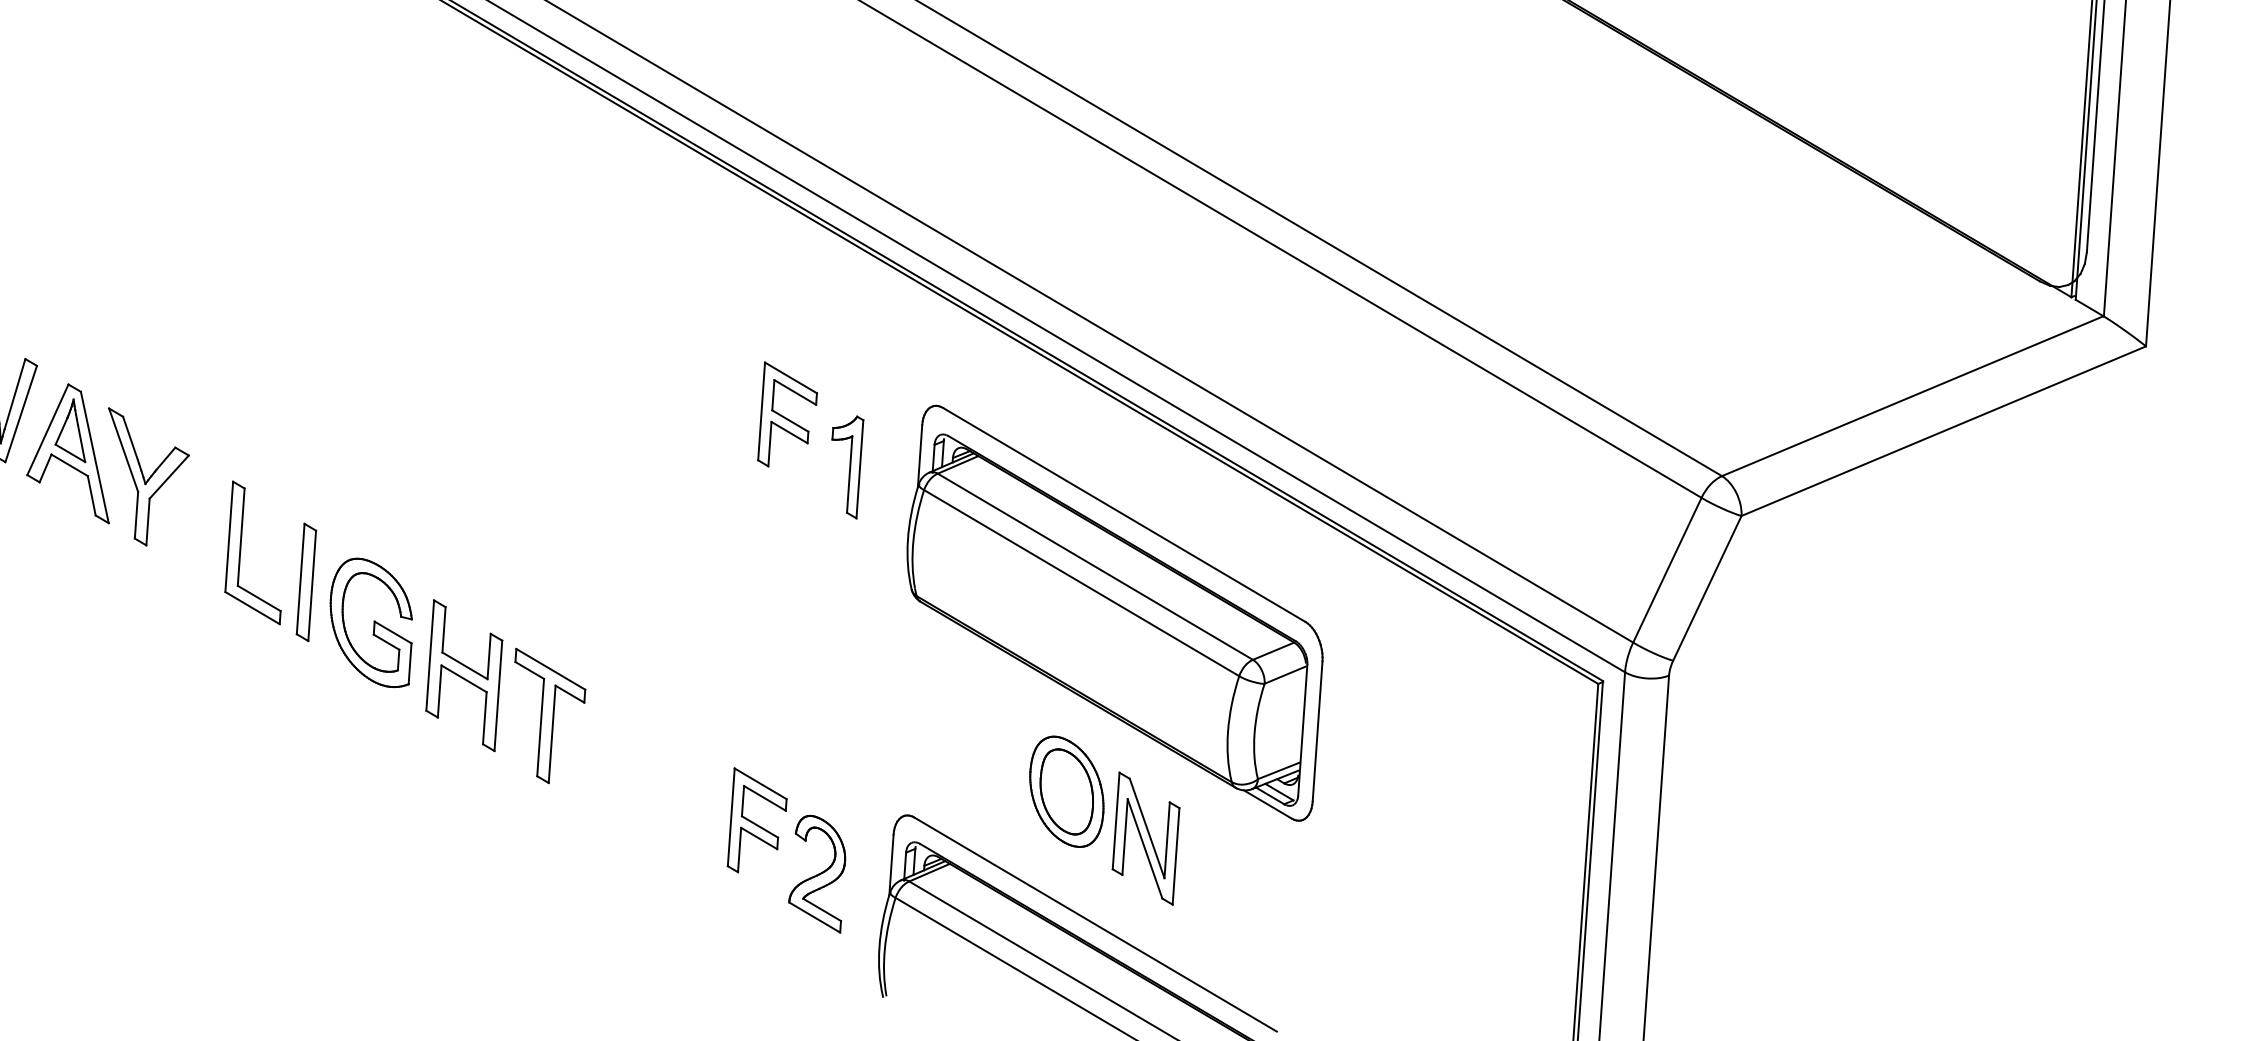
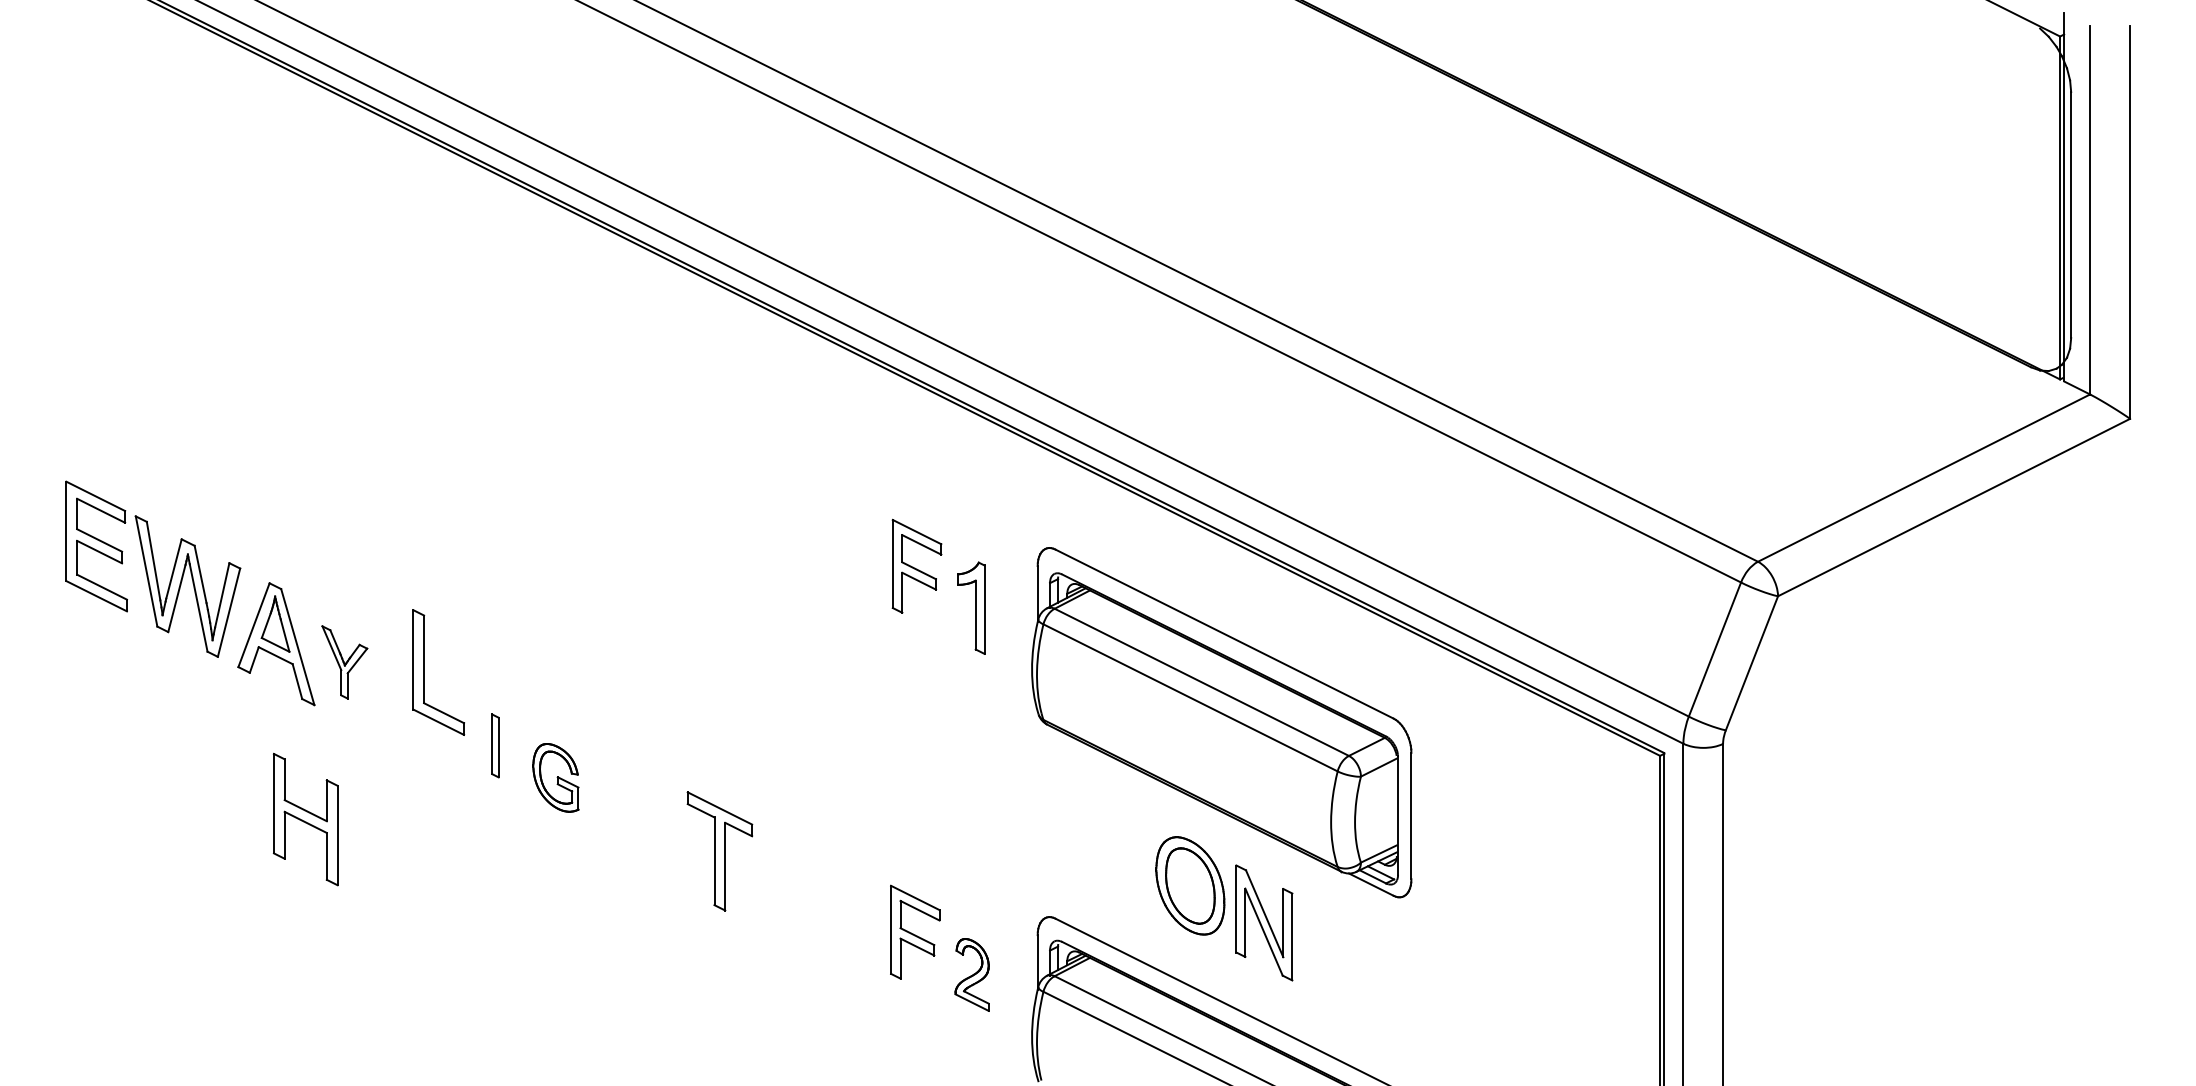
part: (145, 478) -> (344, 662), size x0.6
part: (240, 551) -> (424, 672), moved
part: (306, 582) -> (495, 745), size x0.6
part: (370, 622) -> (555, 777), size x0.6
part: (463, 675) -> (305, 819), moved
part: (817, 873) -> (971, 974), size x0.7

